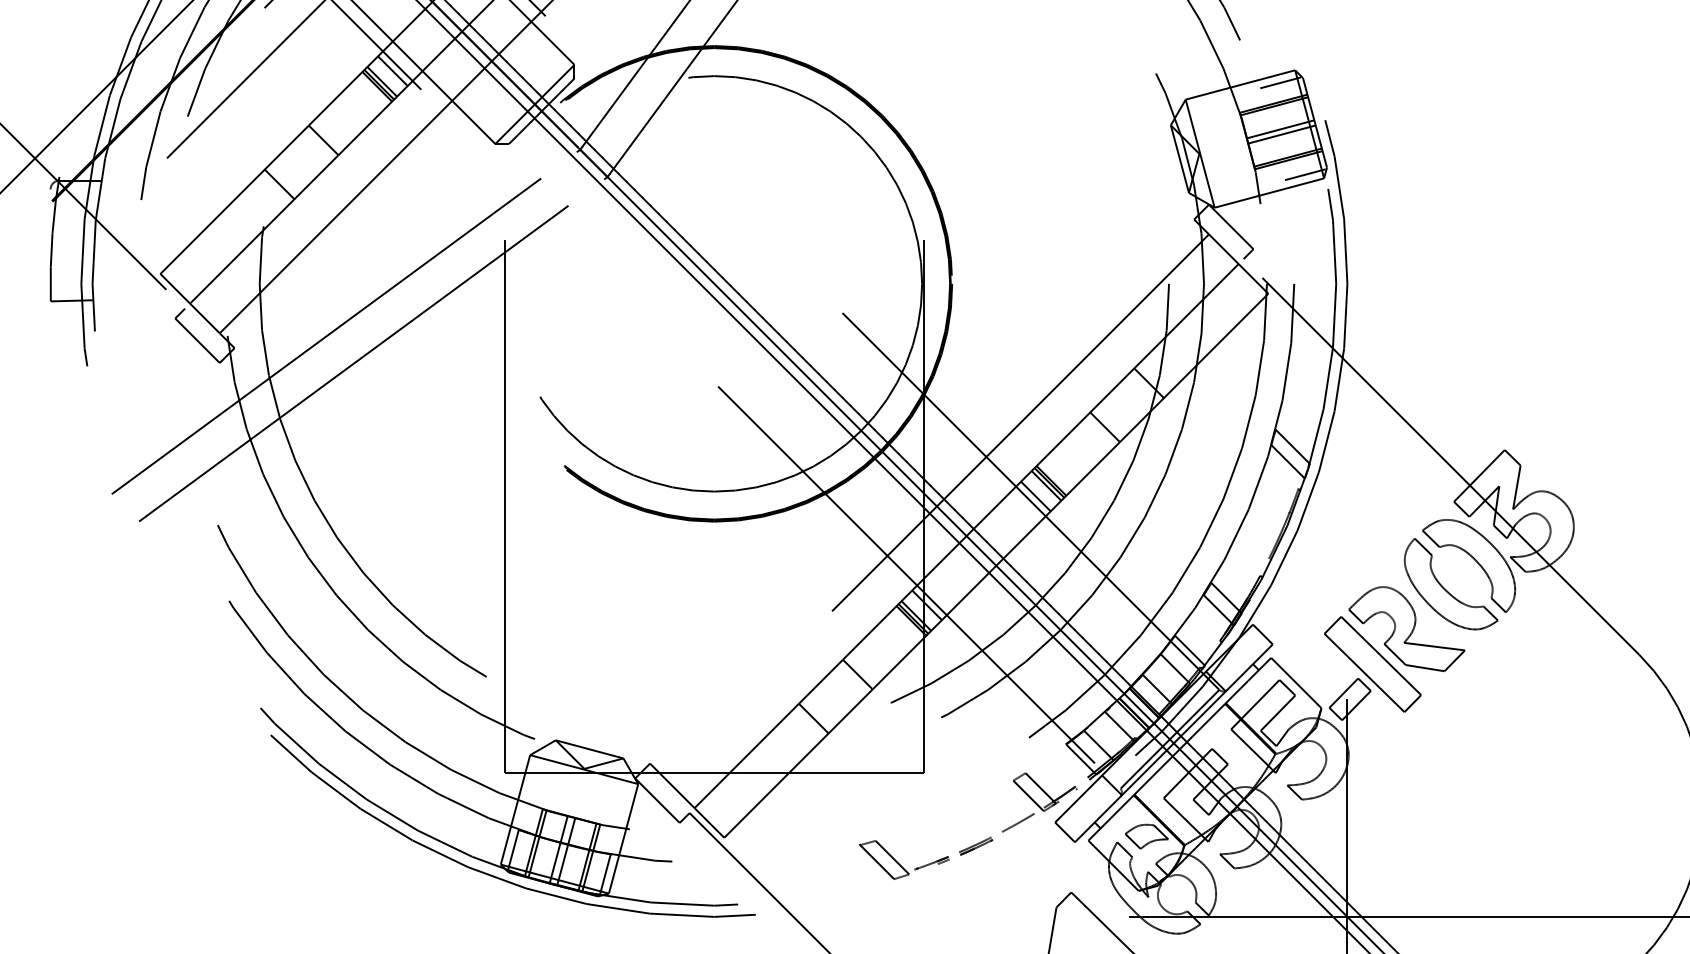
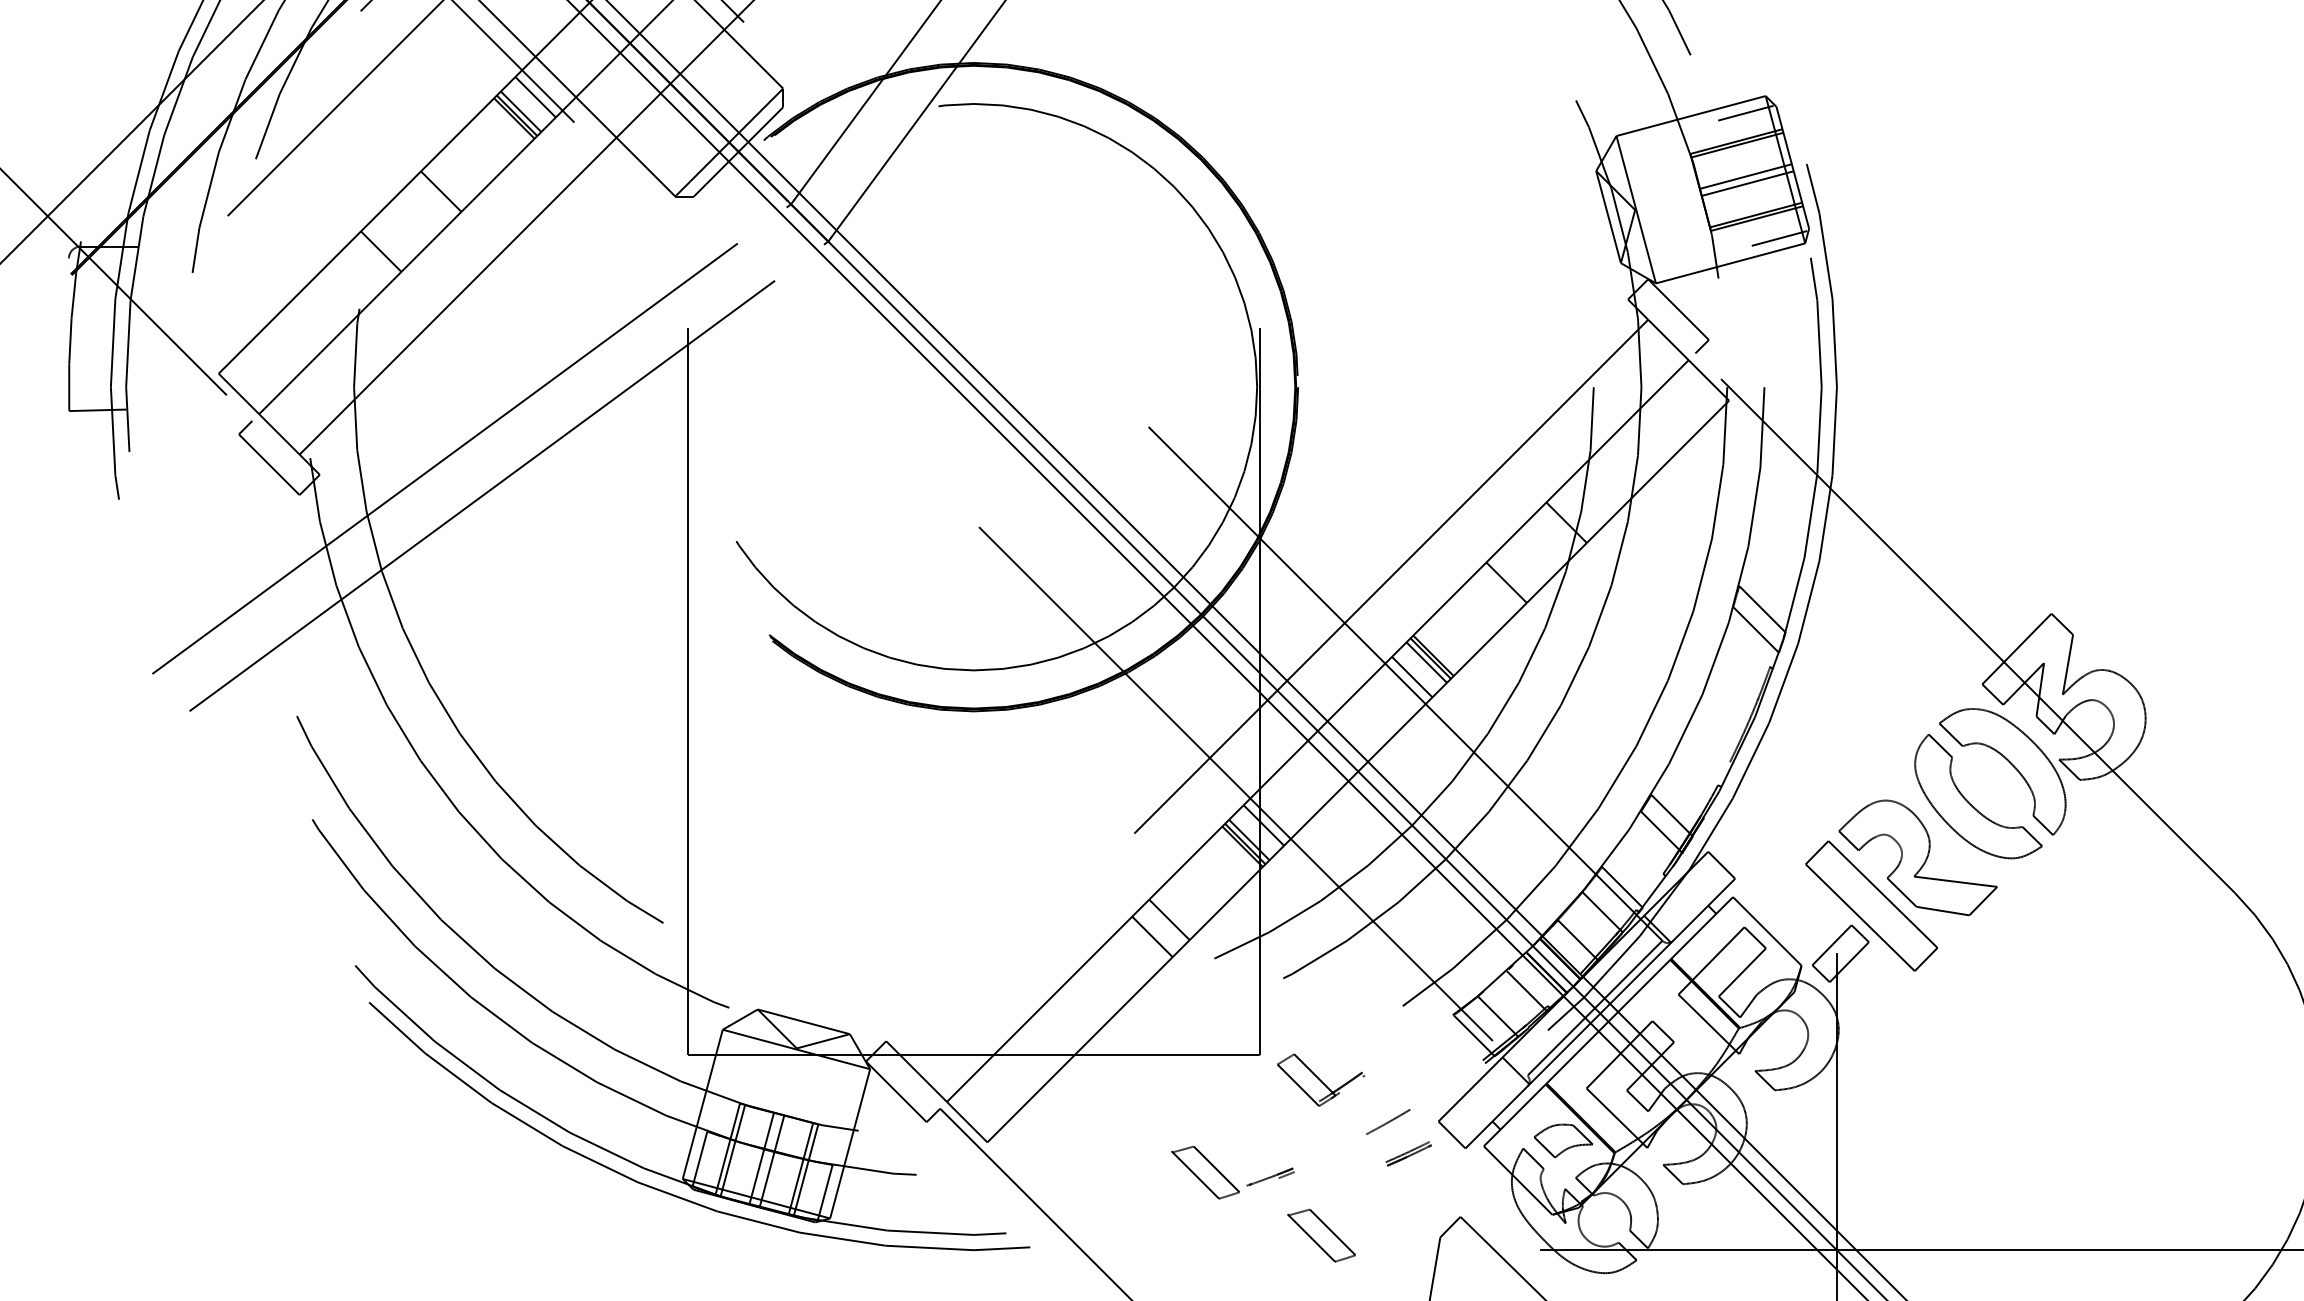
line: (813, 718) -> (1152, 936), moved
part: (1045, 791) -> (1321, 1079), moved
part: (975, 845) -> (1408, 1153), moved
part: (969, 906) -> (1321, 1235), added

